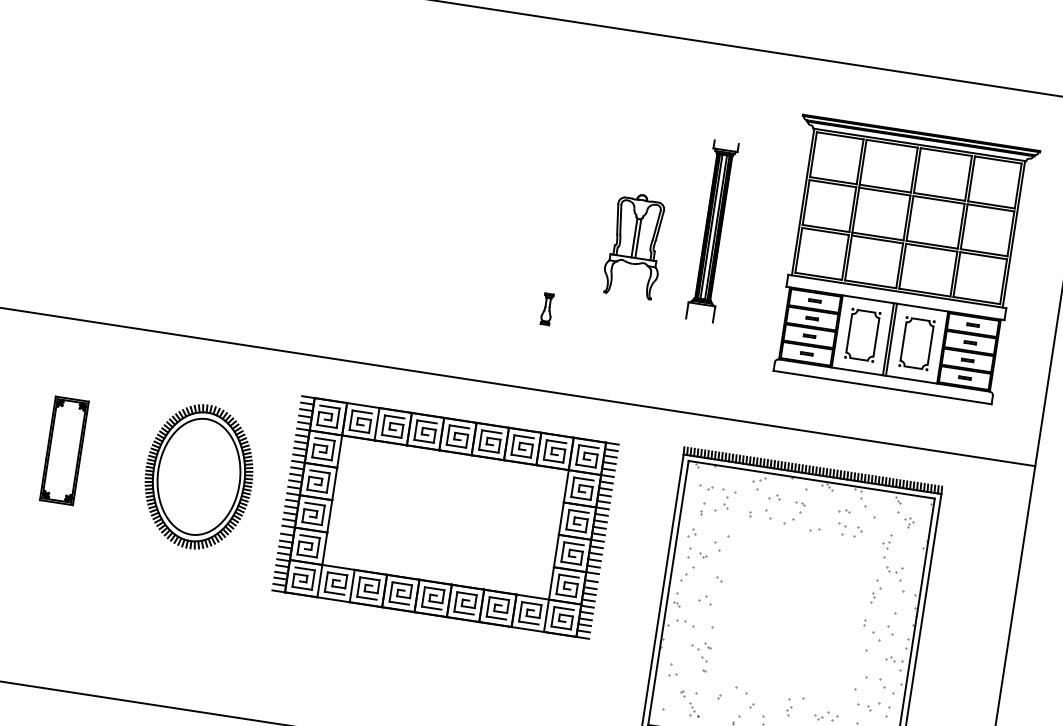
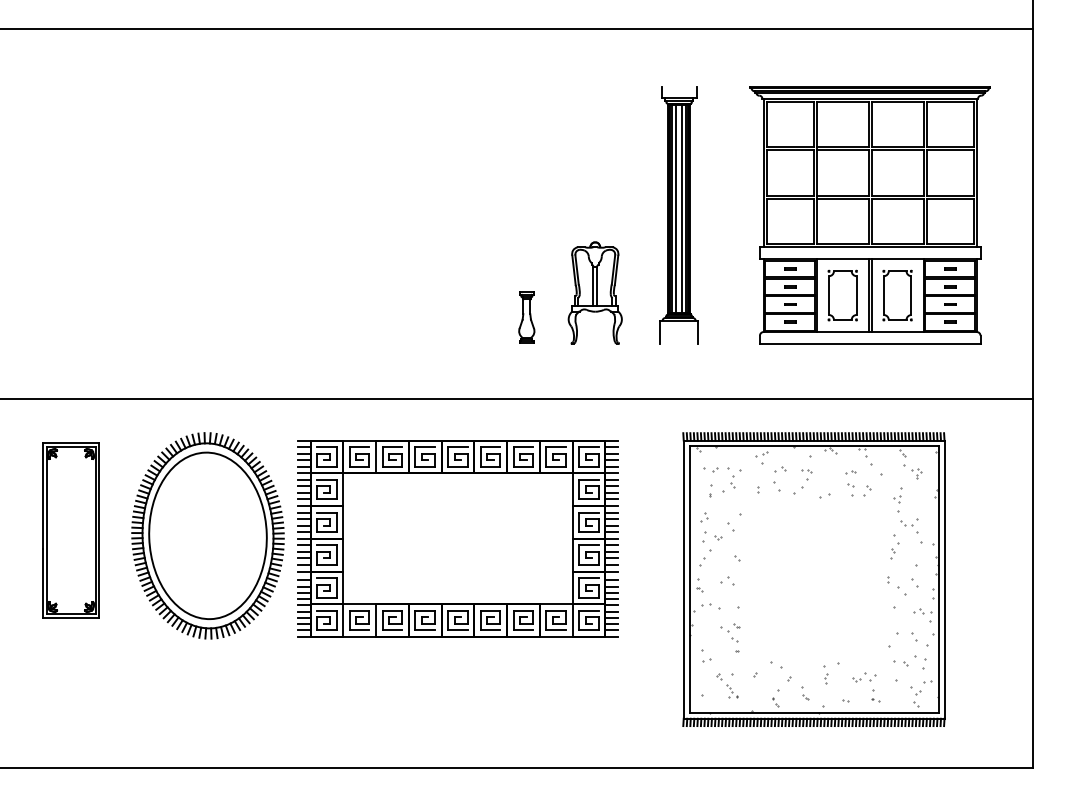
part: (712, 231) -> (678, 215), size x1.43
part: (634, 244) -> (594, 292), moved
part: (546, 309) -> (526, 317), size x1.67
part: (63, 450) -> (70, 530), size x1.67
part: (198, 476) -> (207, 535), size x1.43

